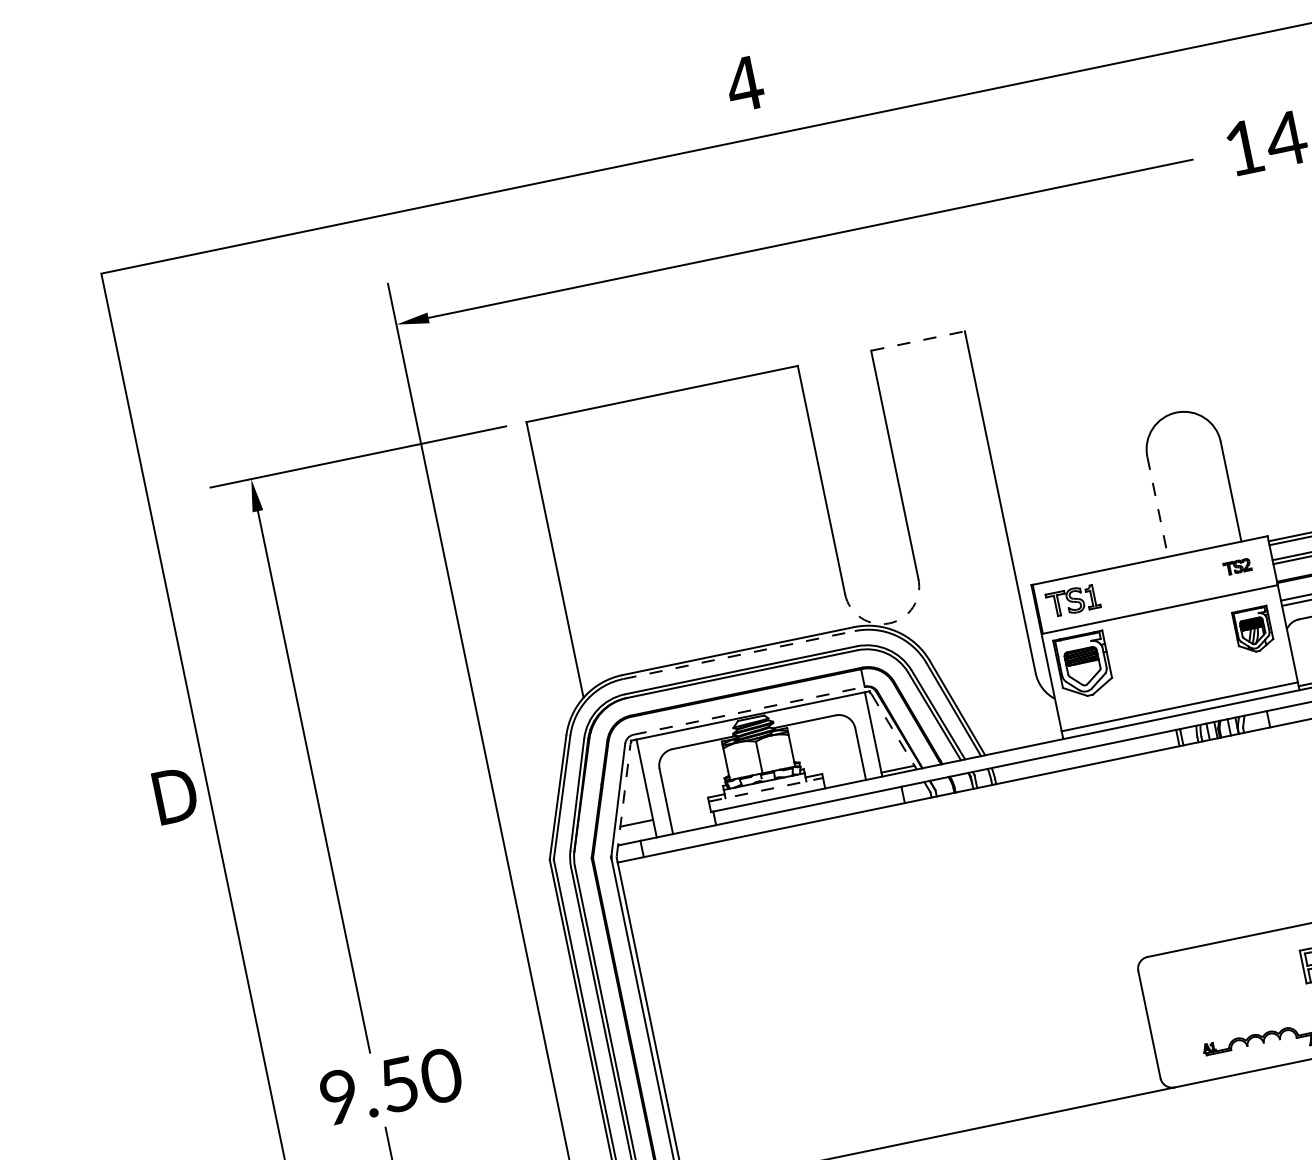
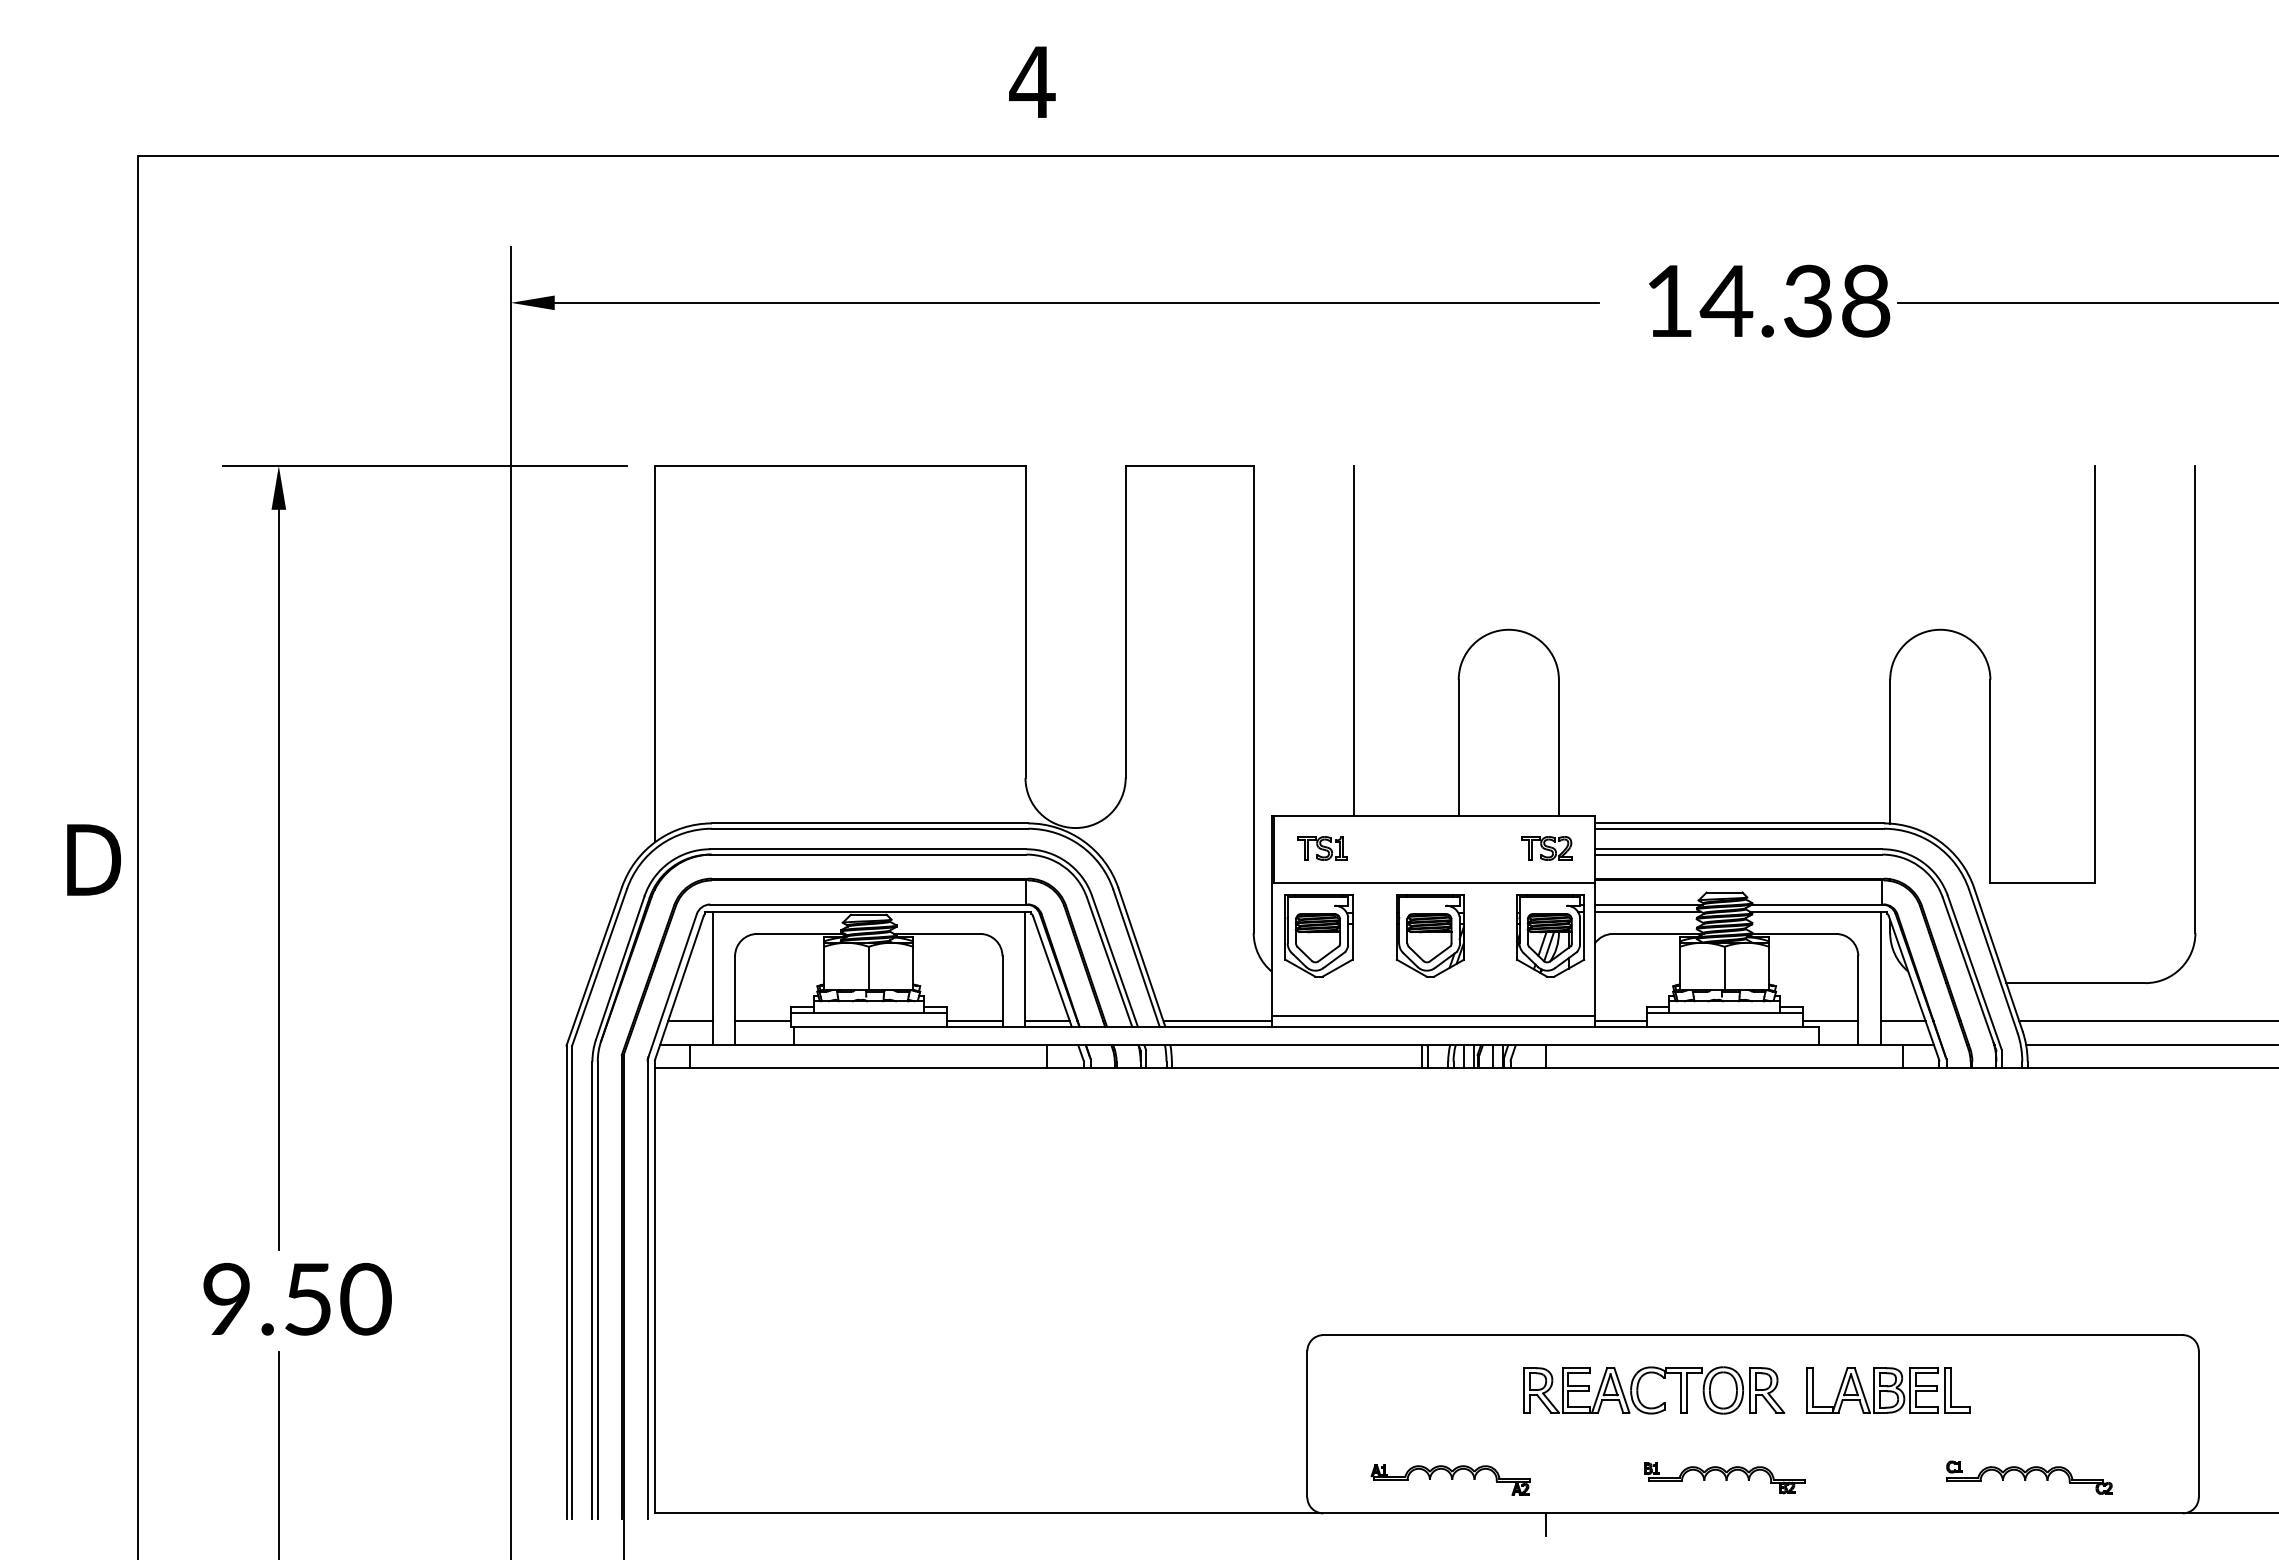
line: (918, 340) -> (1190, 465), dashed -> solid
line: (1064, 443) -> (1353, 640), added
line: (1157, 507) -> (1458, 748), dashed -> solid
part: (1237, 566) -> (1546, 848), size x1.43
part: (1073, 600) -> (1322, 848), size x0.71
arc: (889, 623) -> (1075, 828), dashed -> solid
part: (1253, 630) -> (1550, 935), size x1.43
part: (1165, 648) -> (1430, 935), added
line: (739, 654) -> (870, 828), dashed -> solid
line: (749, 710) -> (868, 904), dashed -> solid
line: (894, 732) -> (1052, 972), dashed -> solid
line: (1022, 743) -> (1217, 1021), added
line: (844, 780) -> (974, 1021), added
line: (766, 789) -> (869, 1012), dashed -> solid
line: (623, 800) -> (679, 987), dashed -> solid
line: (689, 812) -> (762, 1021), added

